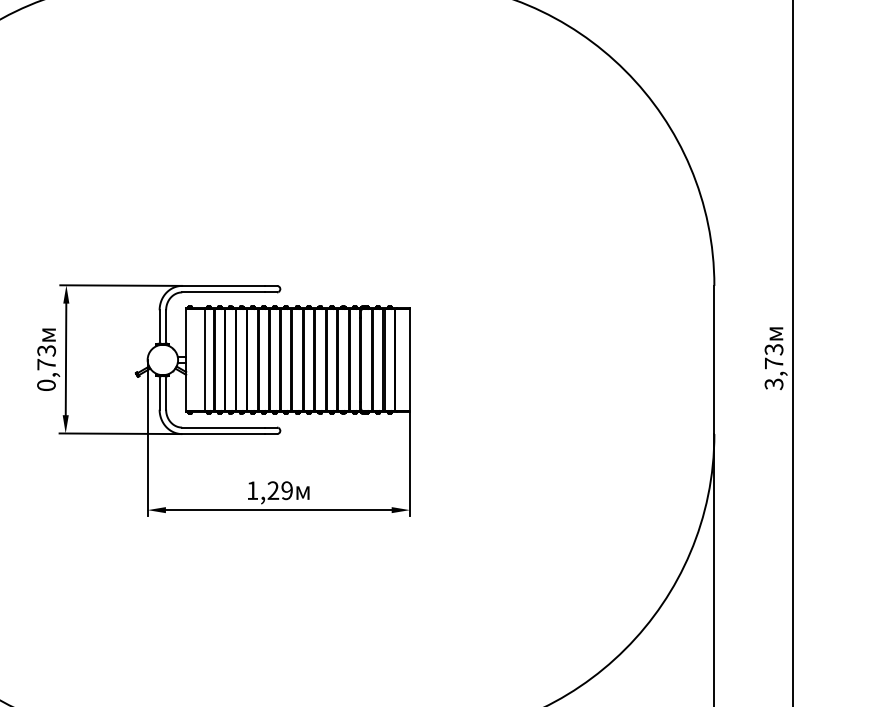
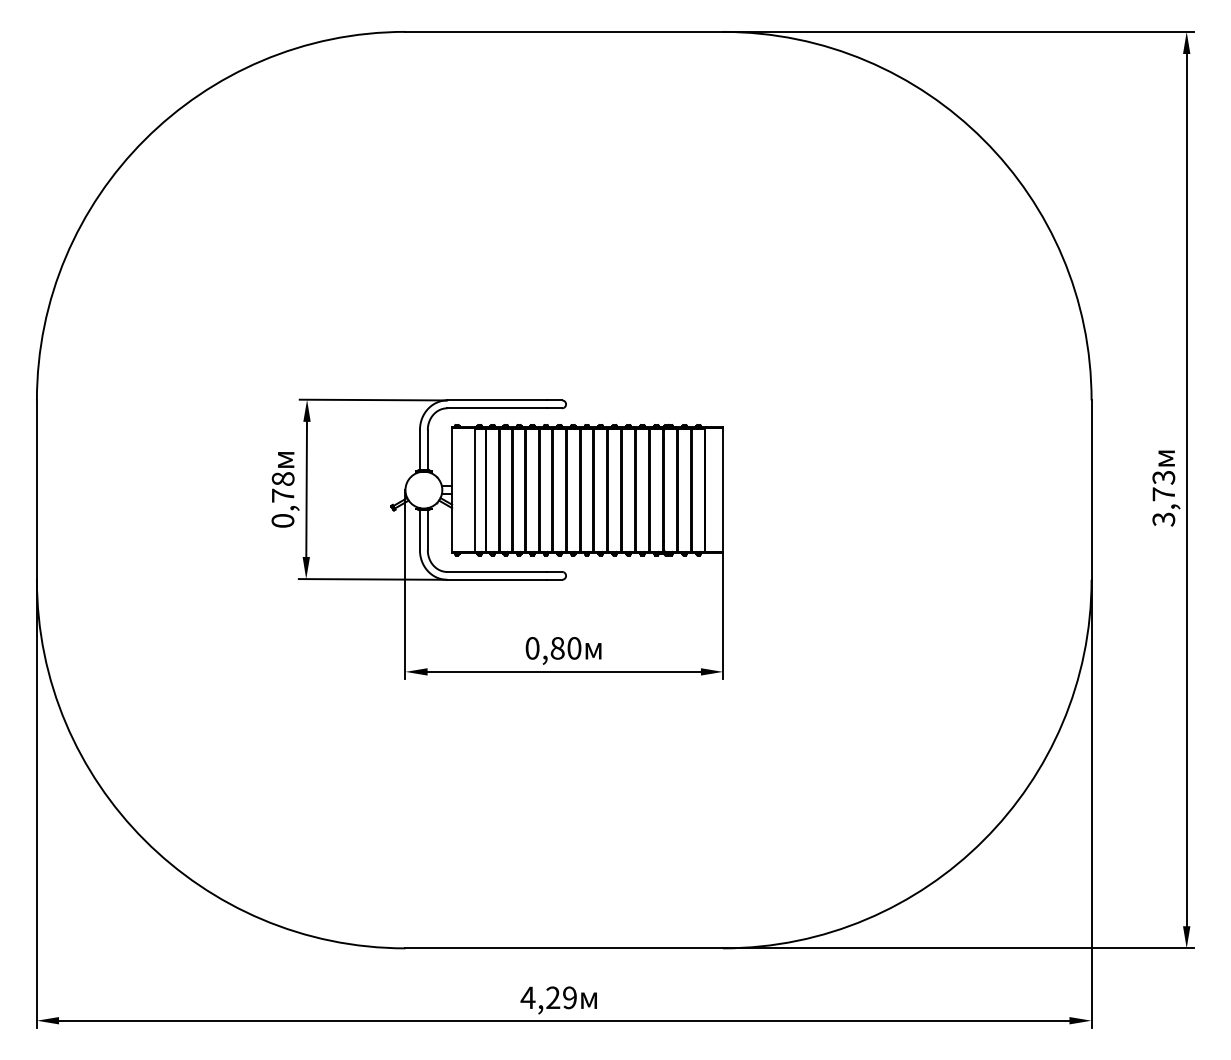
text: (46, 351) -> (282, 479), 0,73 -> 0,78
text: (269, 490) -> (553, 648), 1,29 -> 0,80

